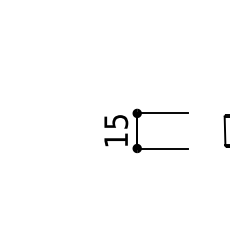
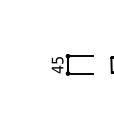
text: (116, 140) -> (57, 69), 15 -> 45

